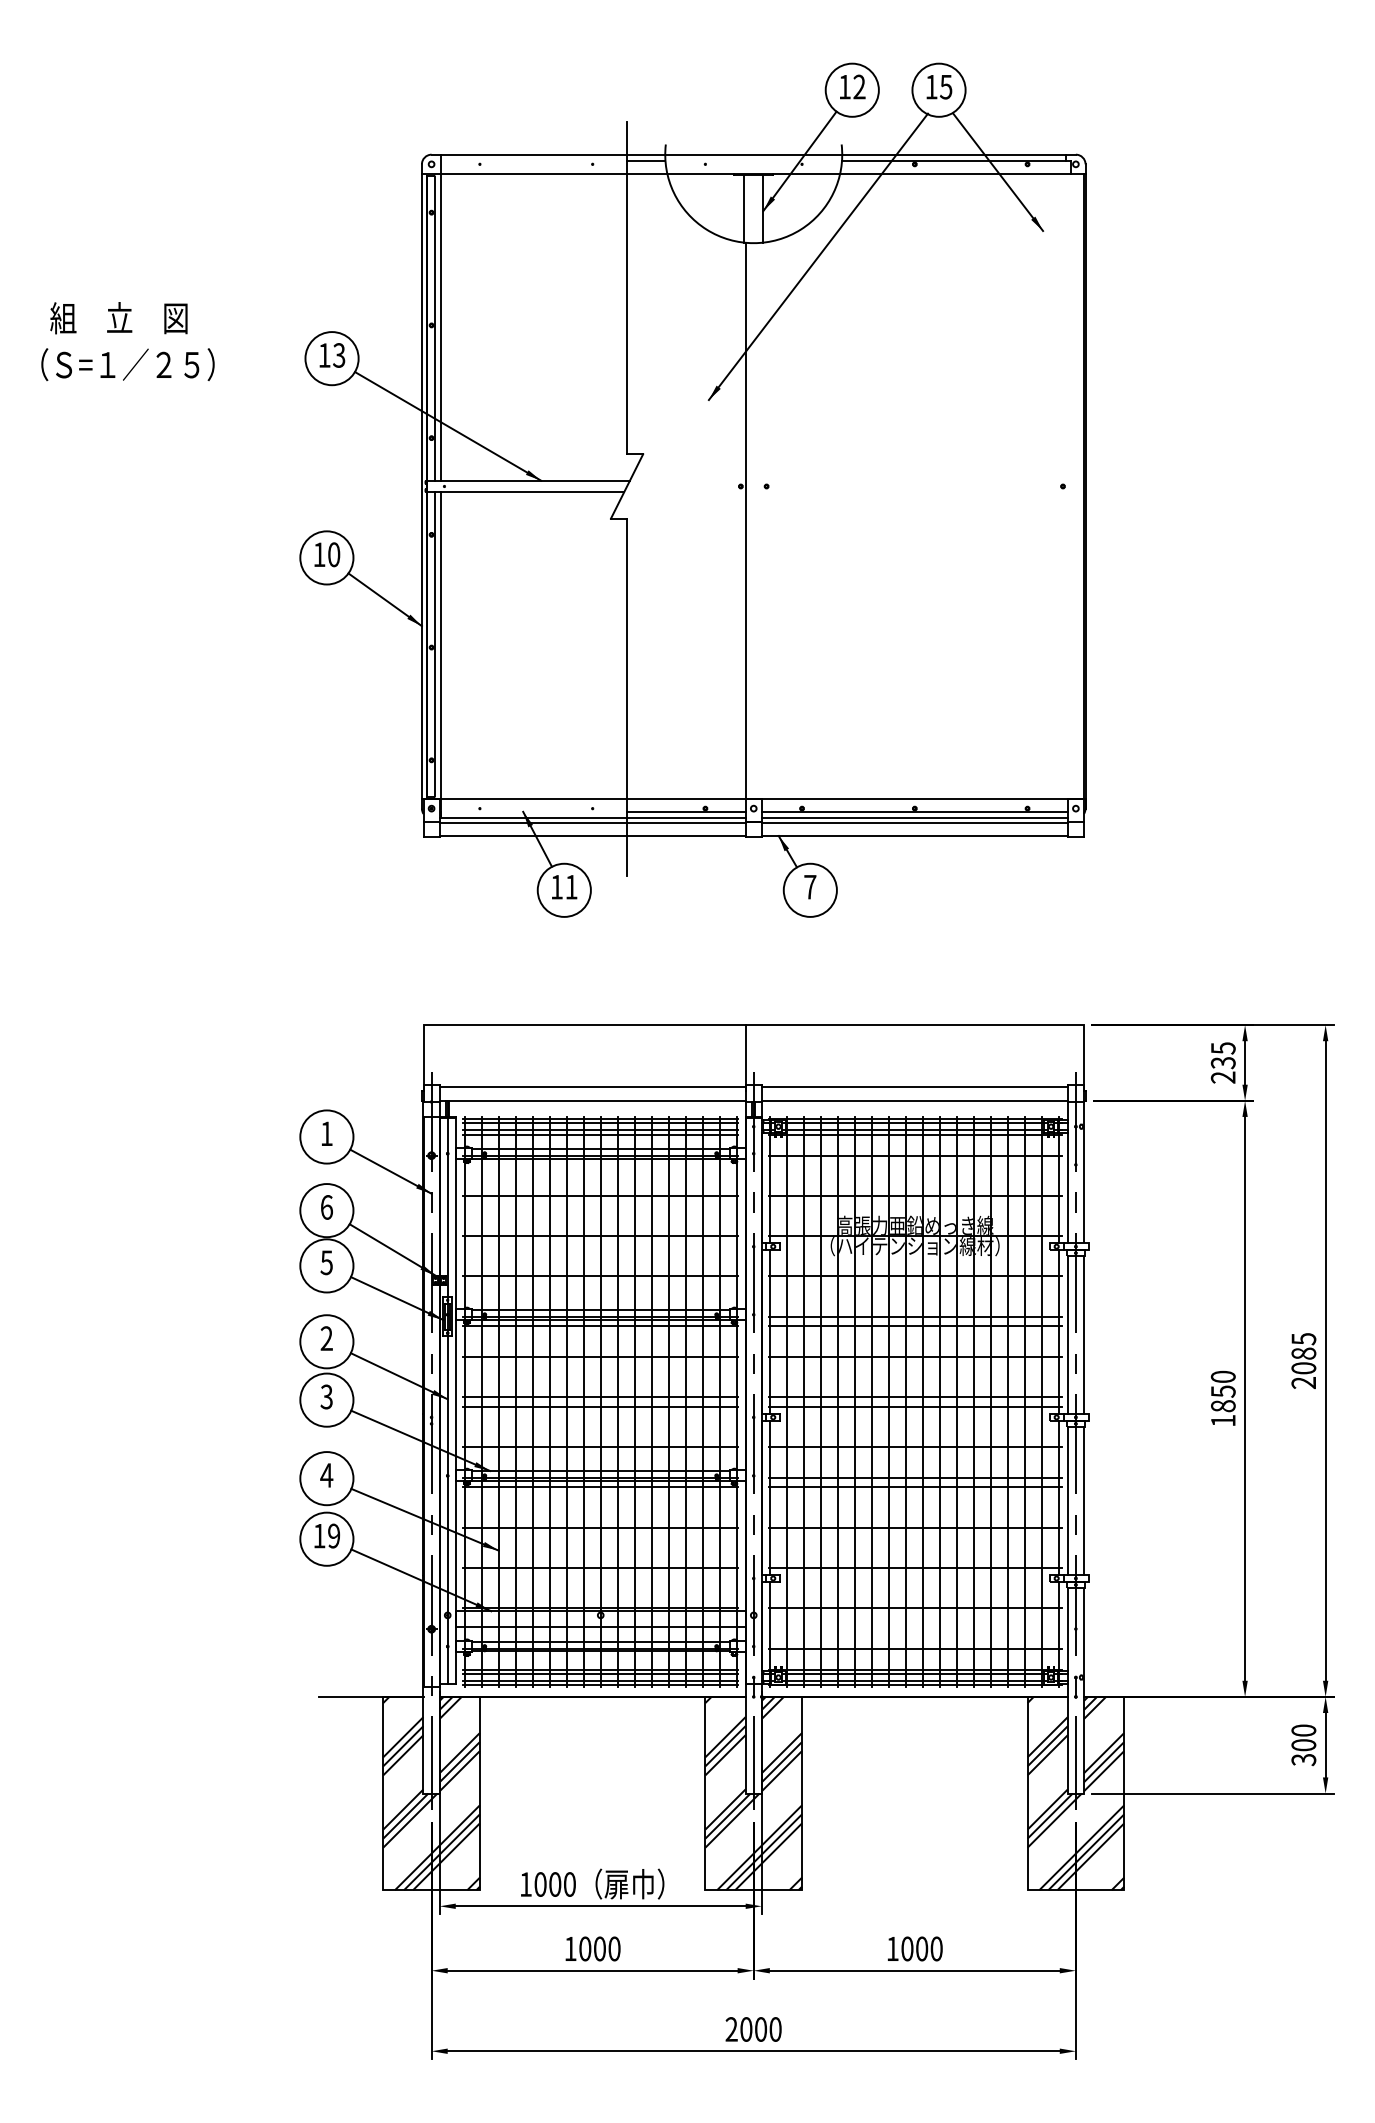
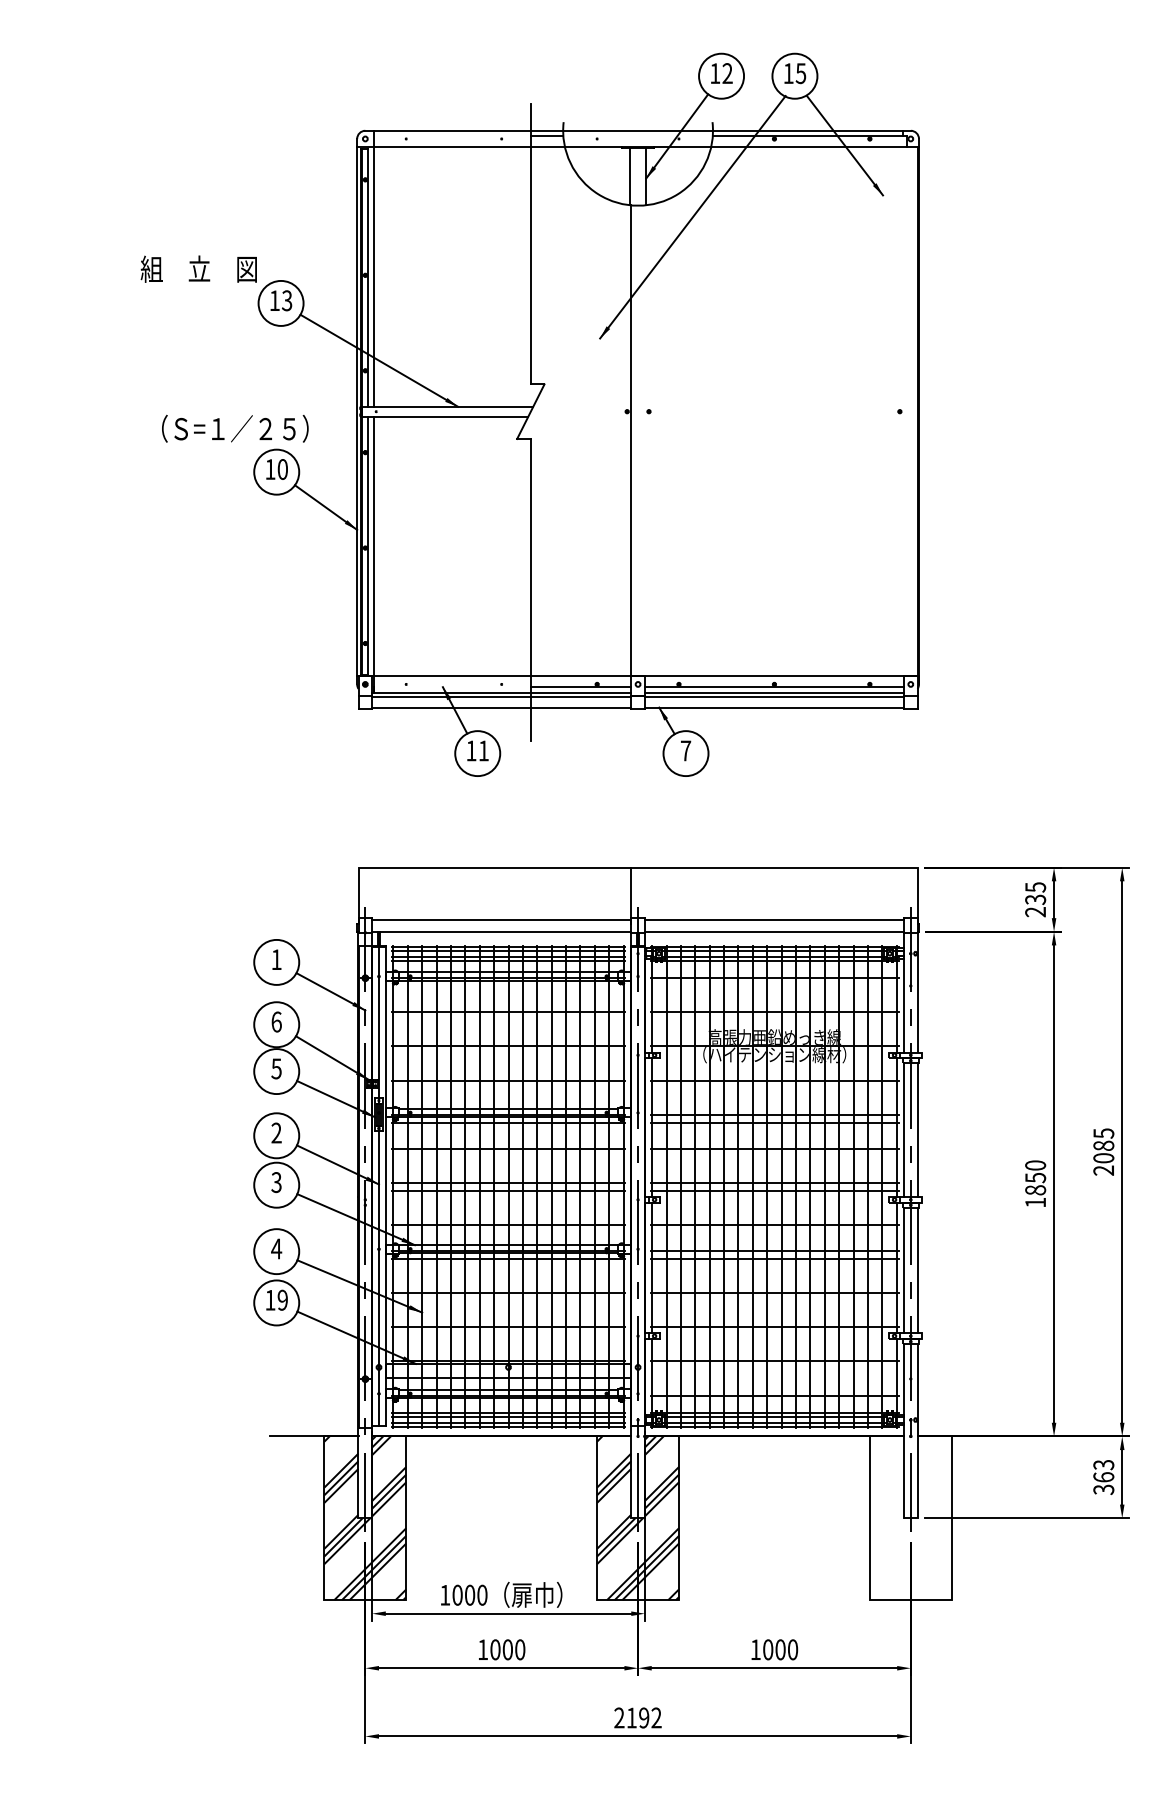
text: (118, 318) -> (198, 269), moved
text: (127, 364) -> (234, 428), moved
text: (1303, 1737) -> (1103, 1470), 300 -> 363
hatch: (1075, 1793) -> (910, 1518), removed
text: (760, 2029) -> (643, 1718), 2000 -> 2192

